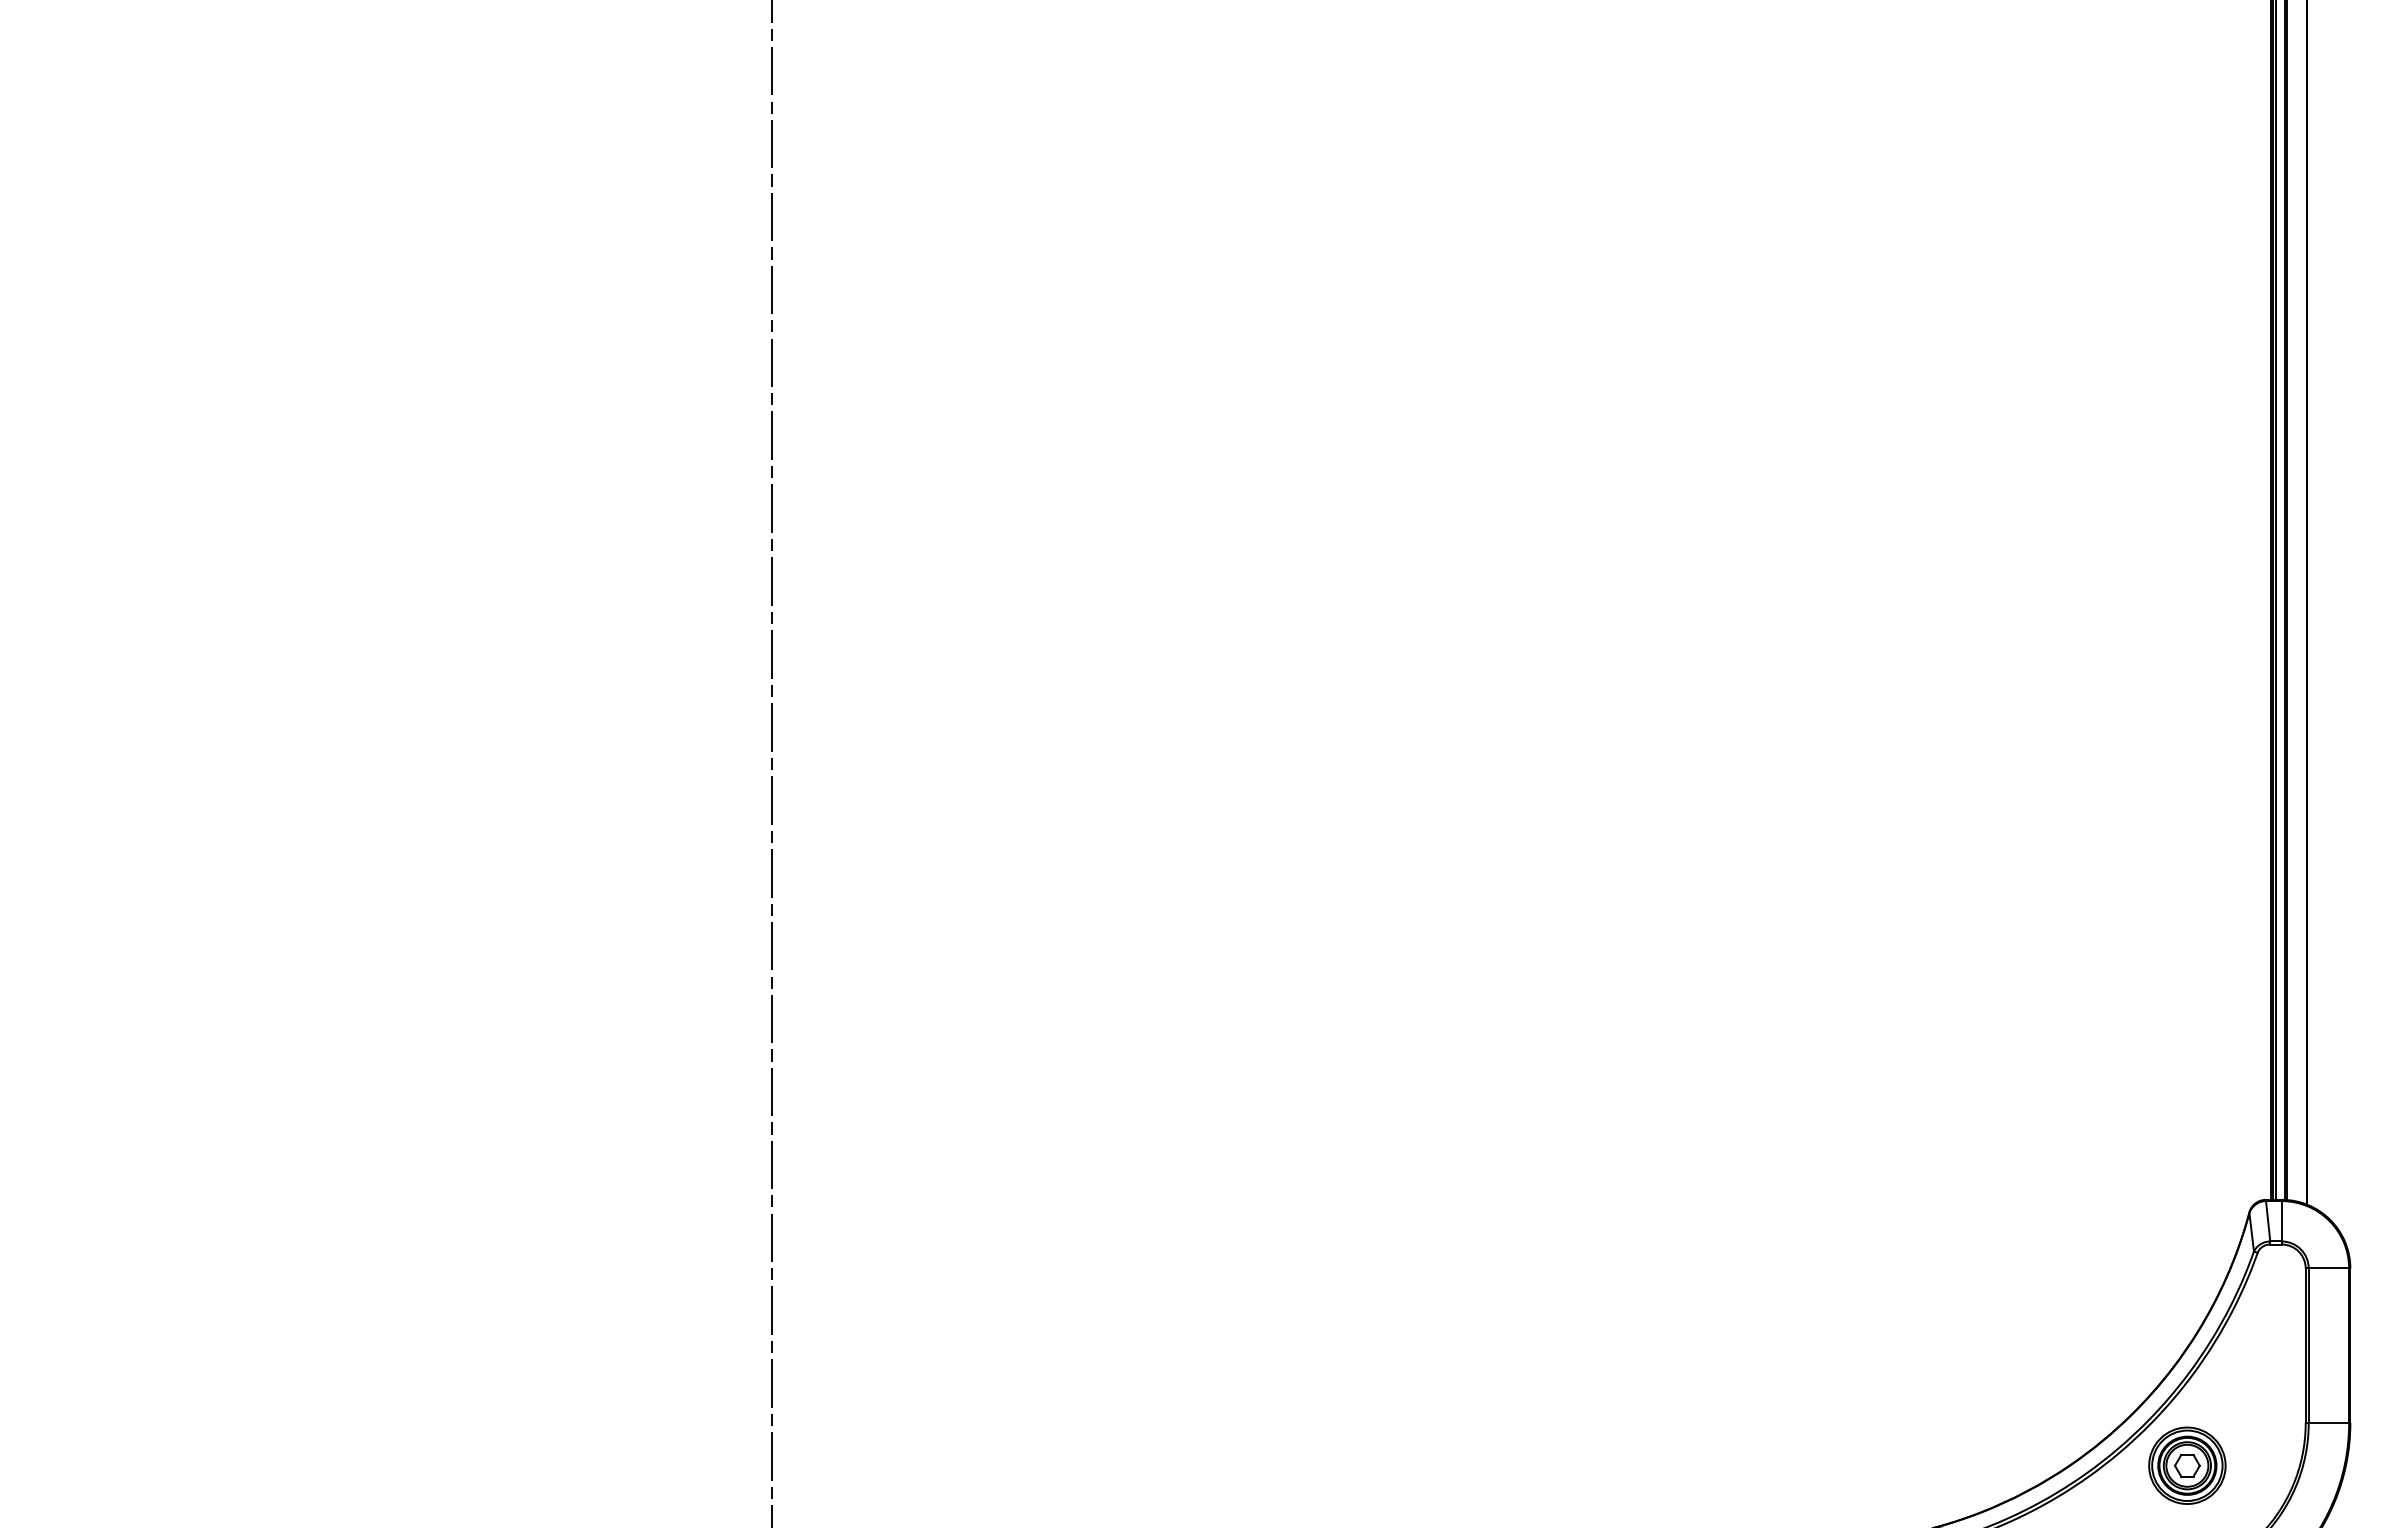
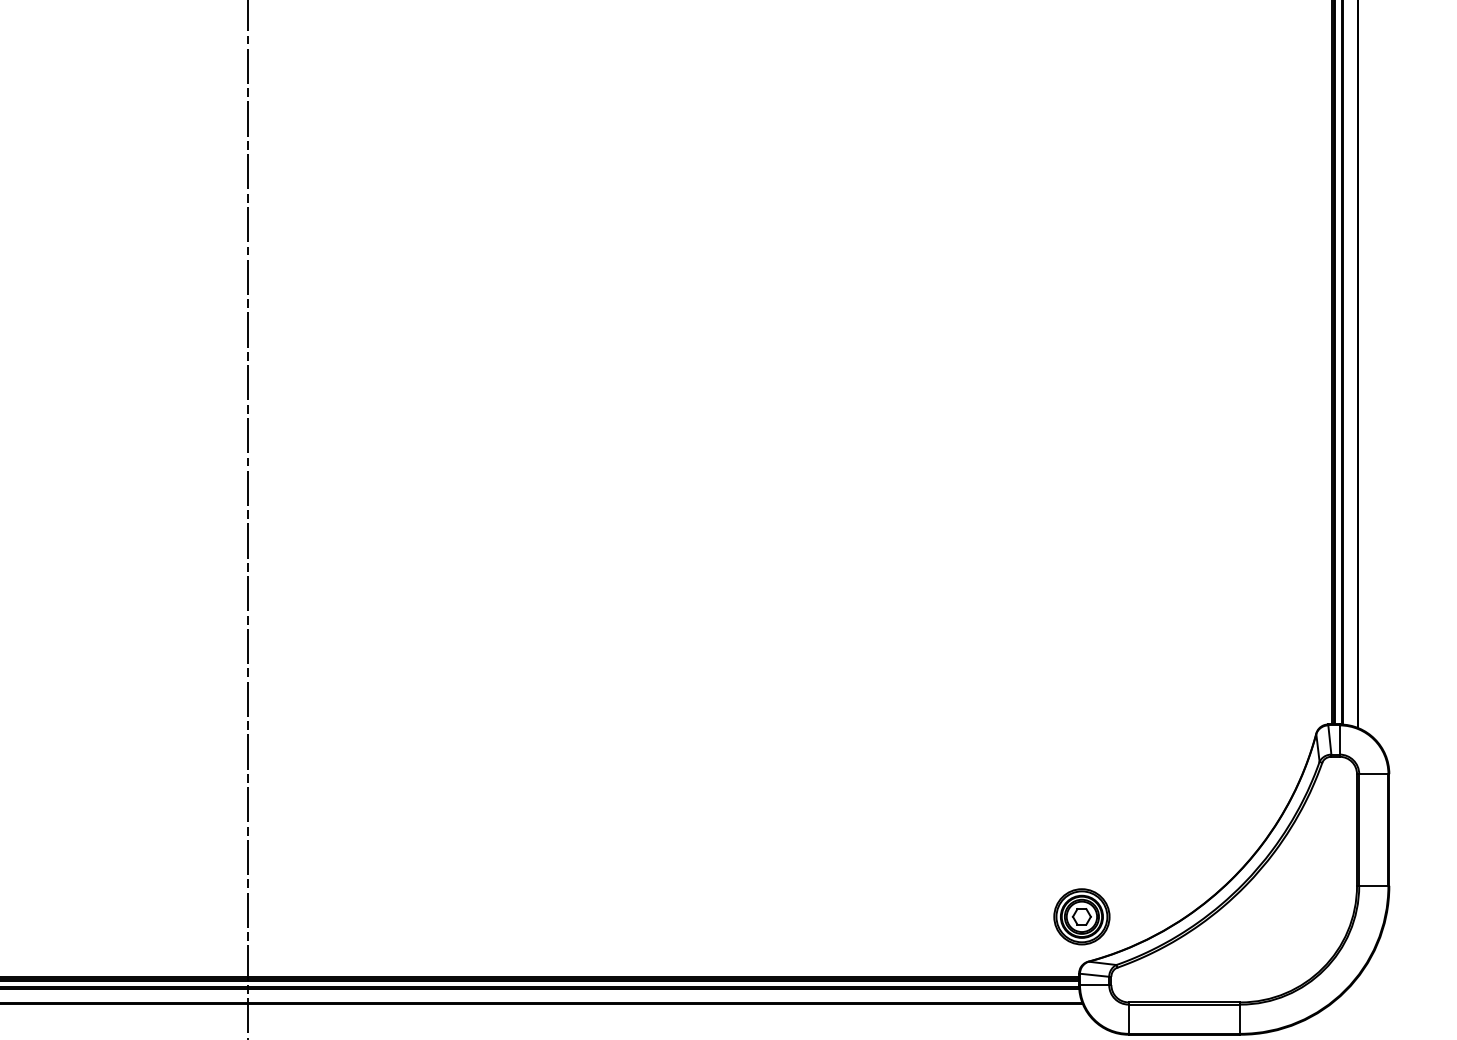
part: (2187, 1465) -> (1082, 916), moved

